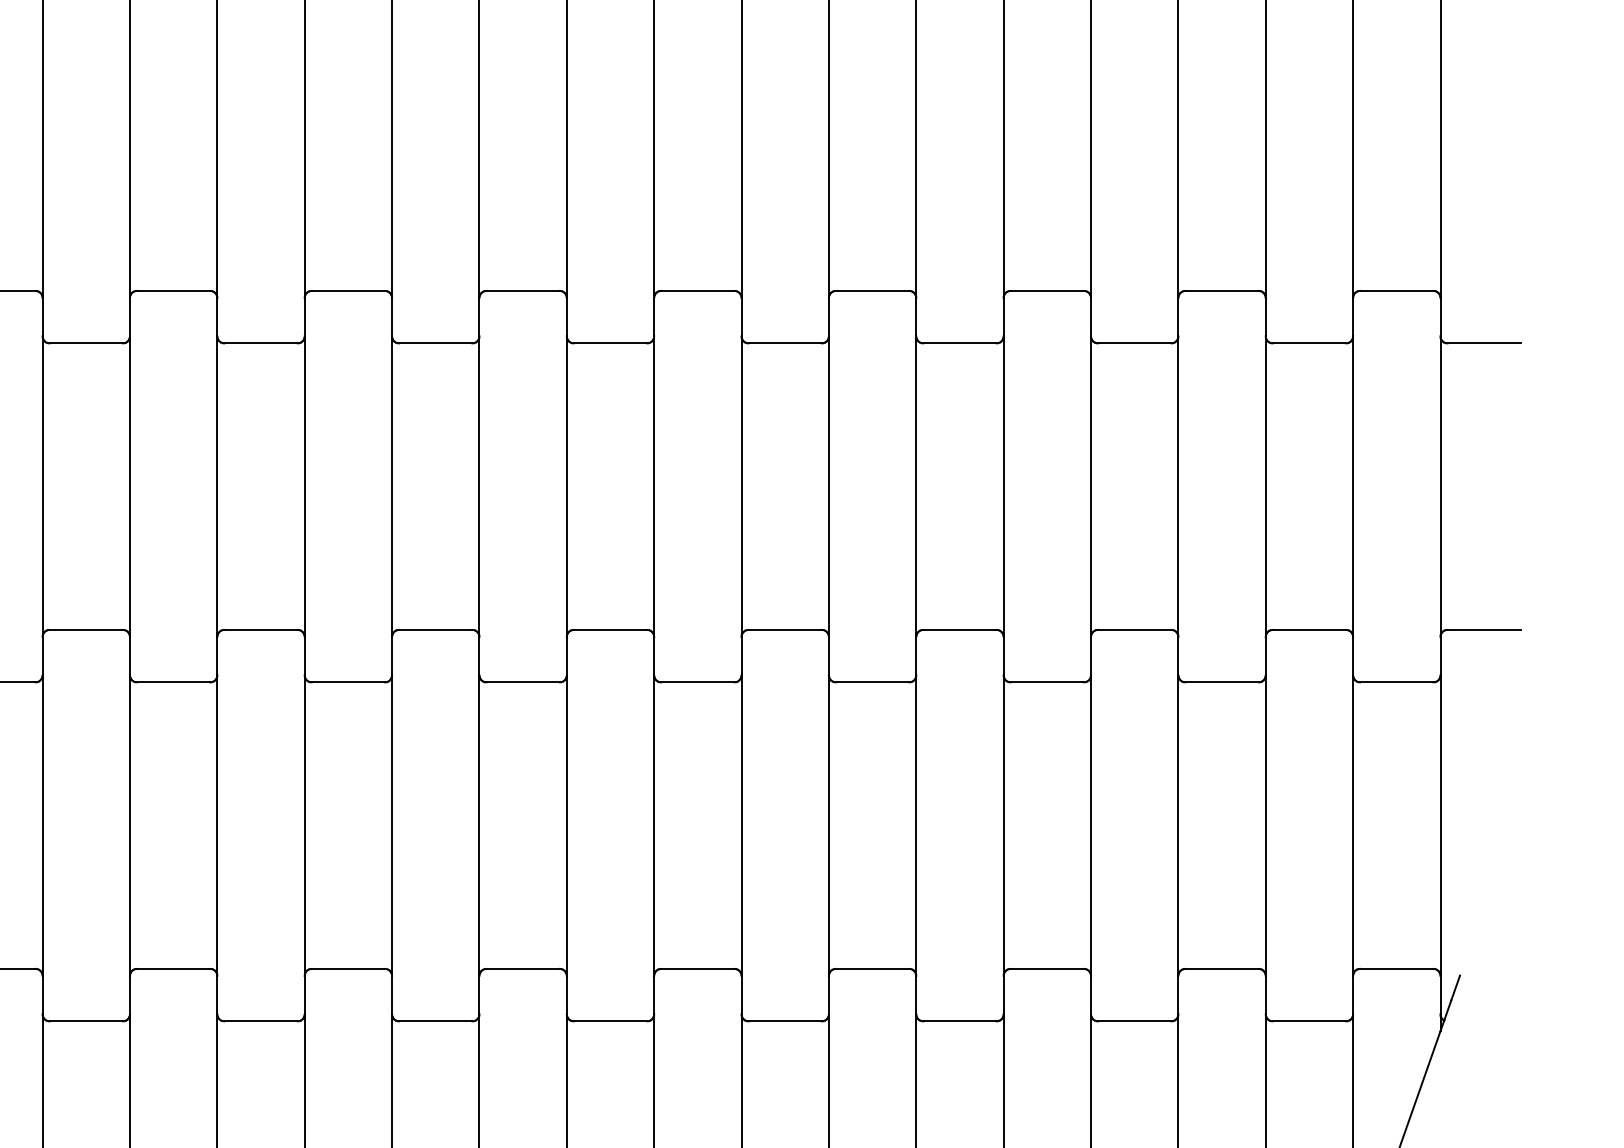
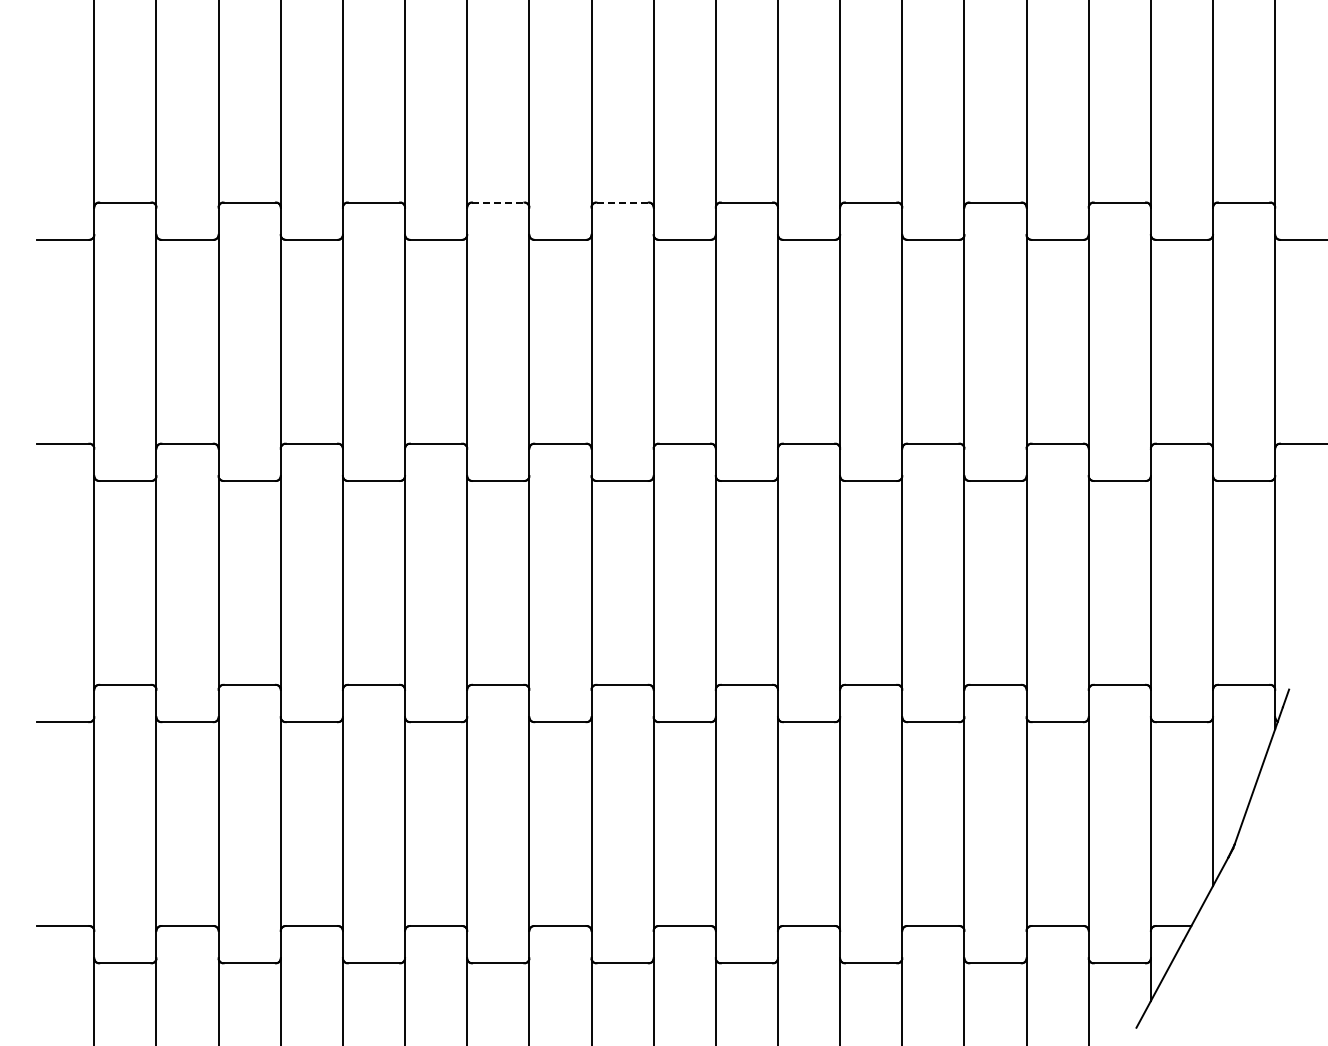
line: (348, 290) -> (498, 202), solid -> dashed
line: (524, 290) -> (623, 202), solid -> dashed

